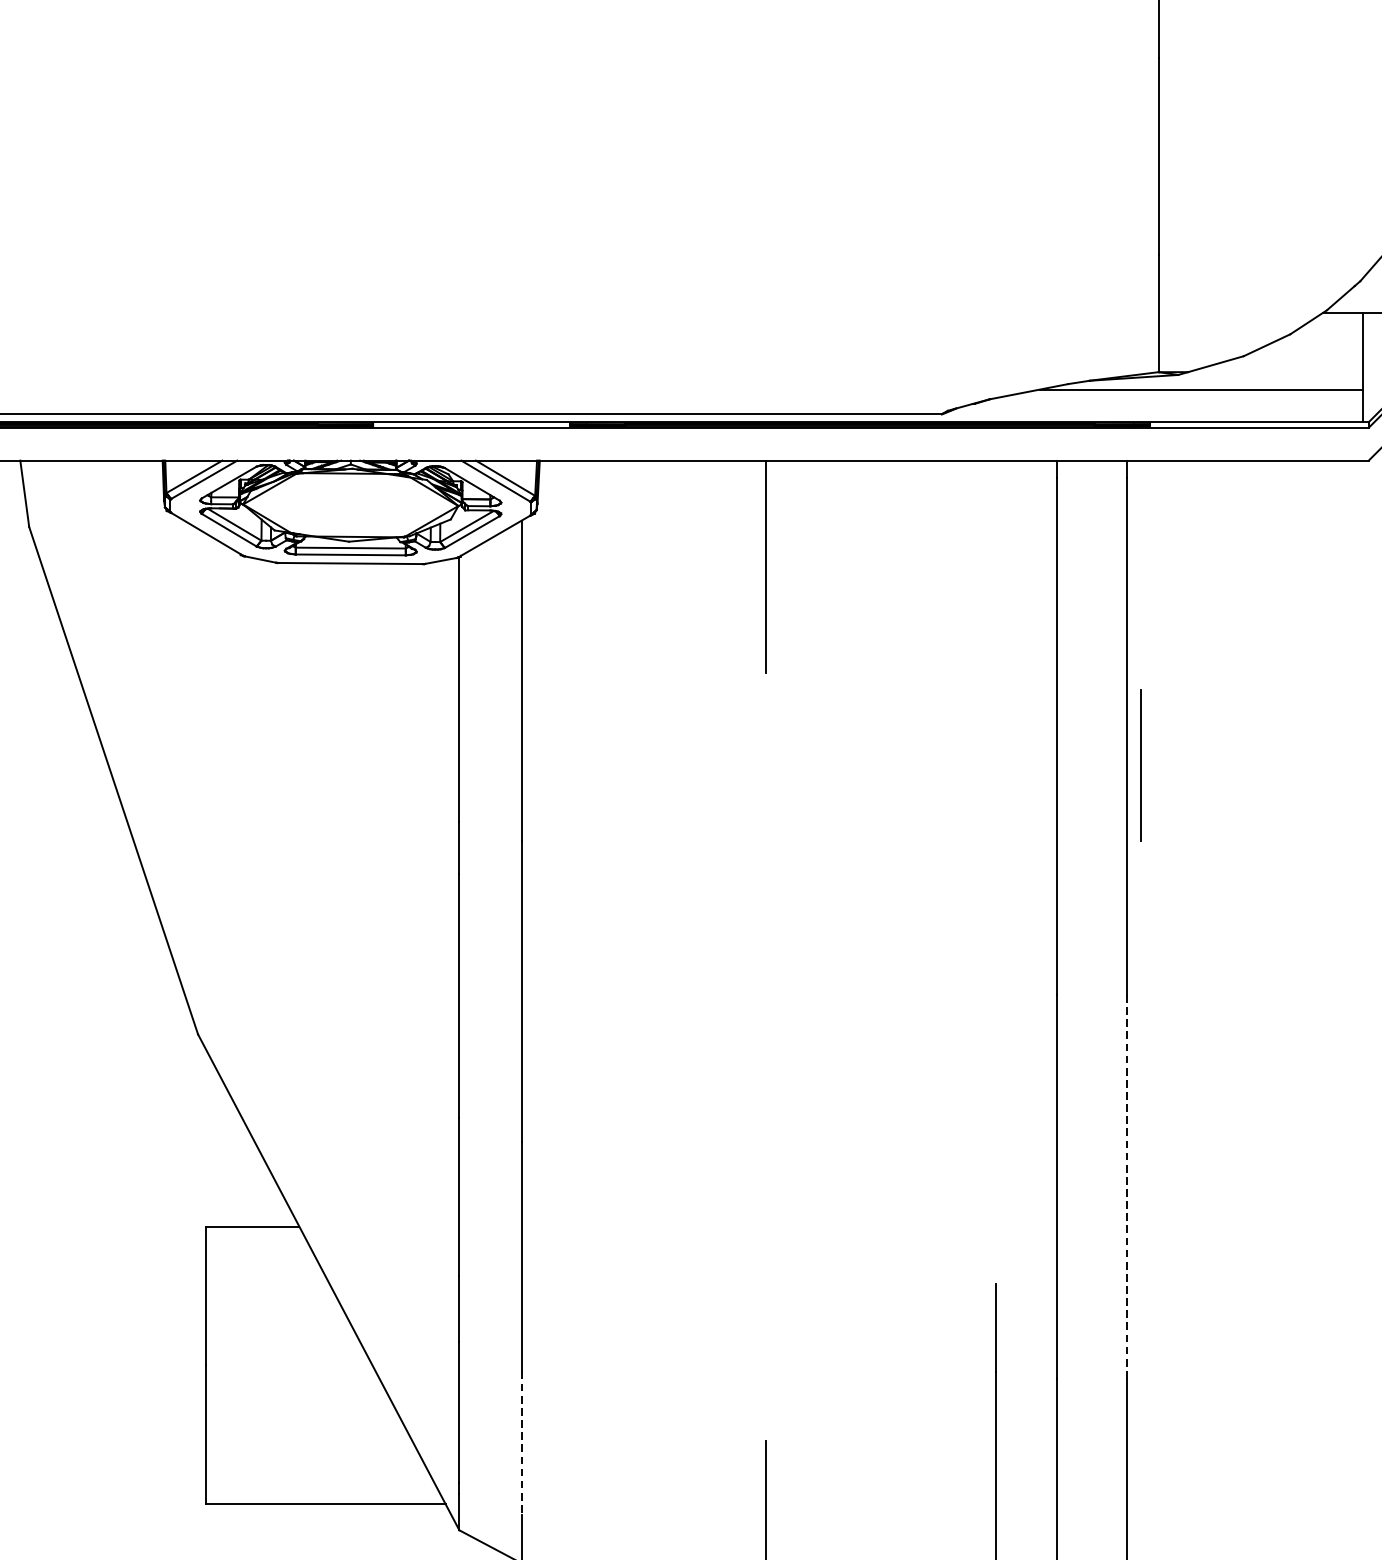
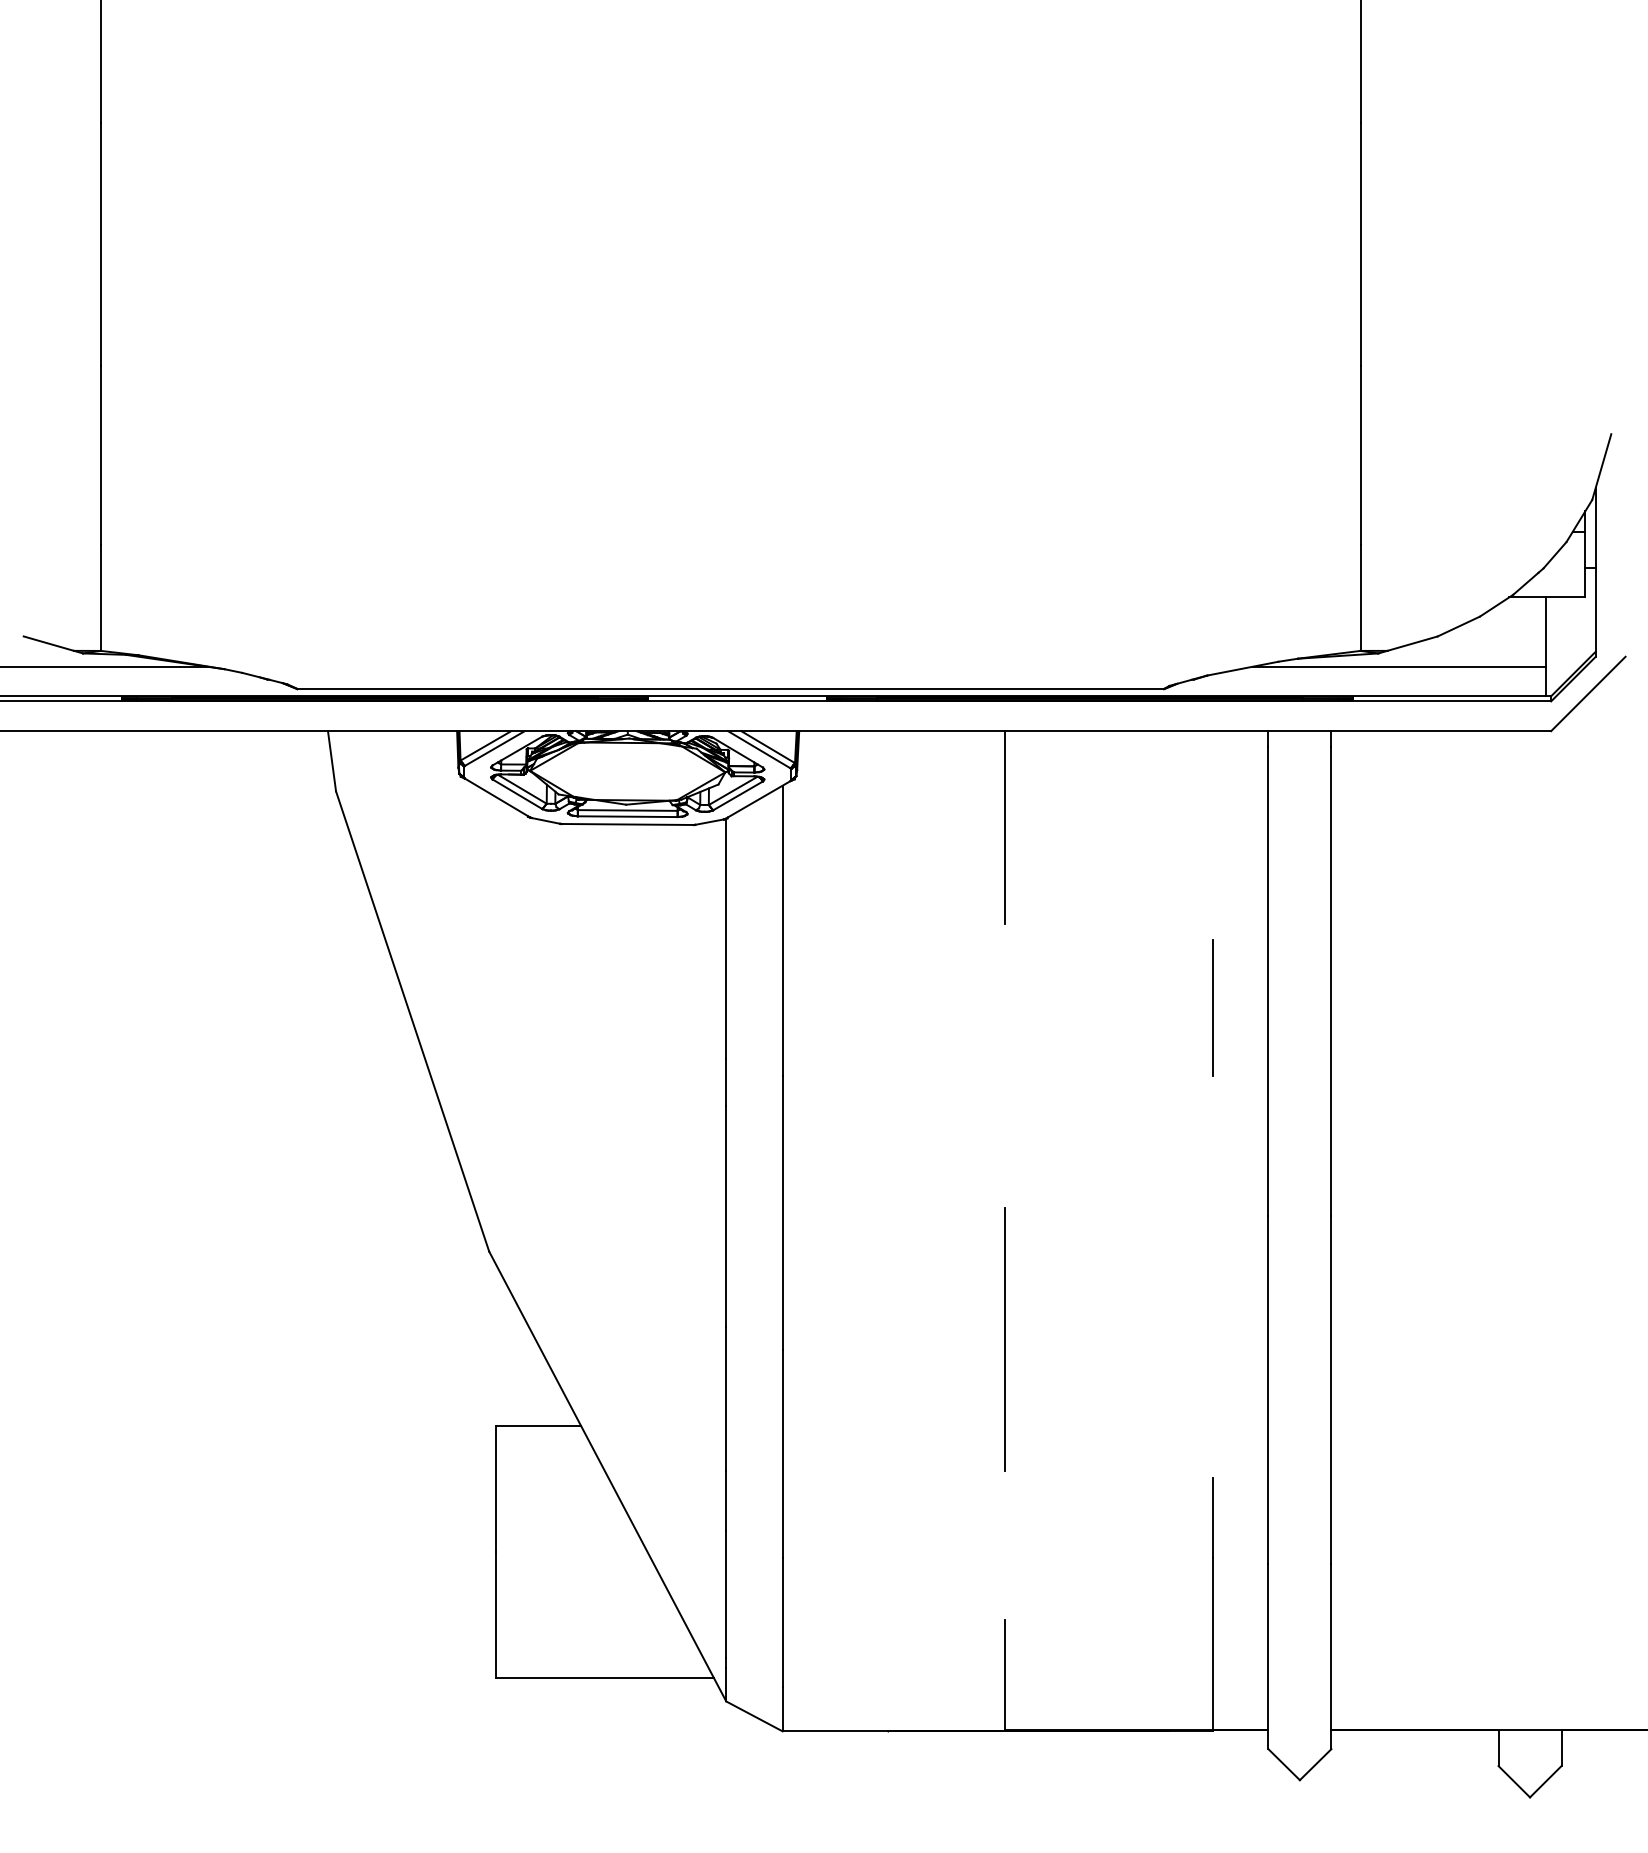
line: (1140, 765) -> (1212, 1007), moved
line: (766, 1131) -> (1004, 1339), added
line: (1126, 1187) -> (1331, 1390), dashed -> solid
line: (521, 1443) -> (782, 1622), dashed -> solid

